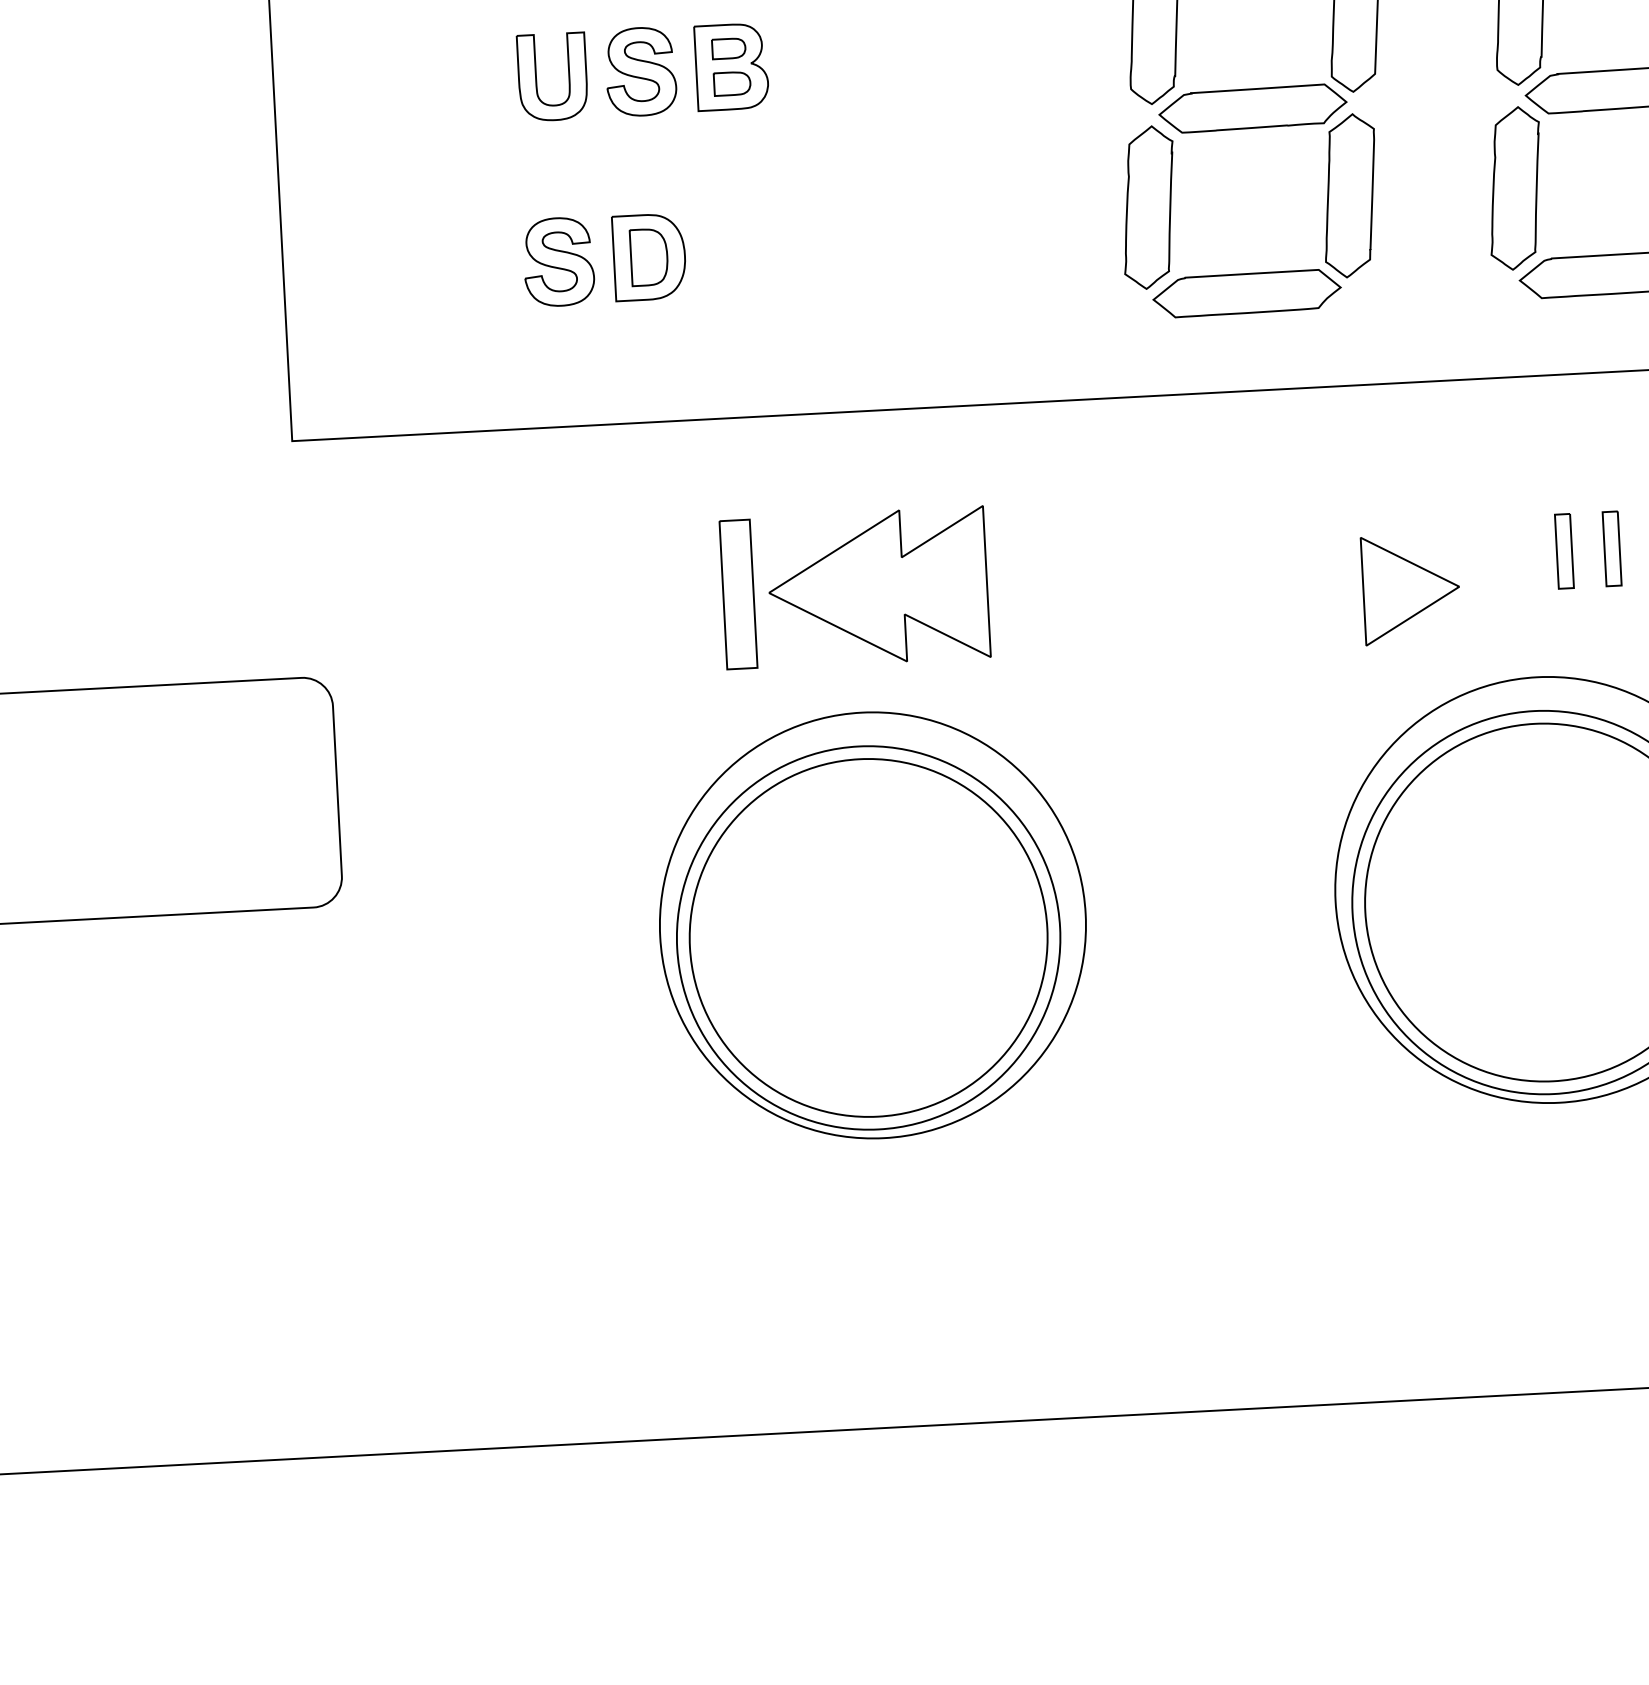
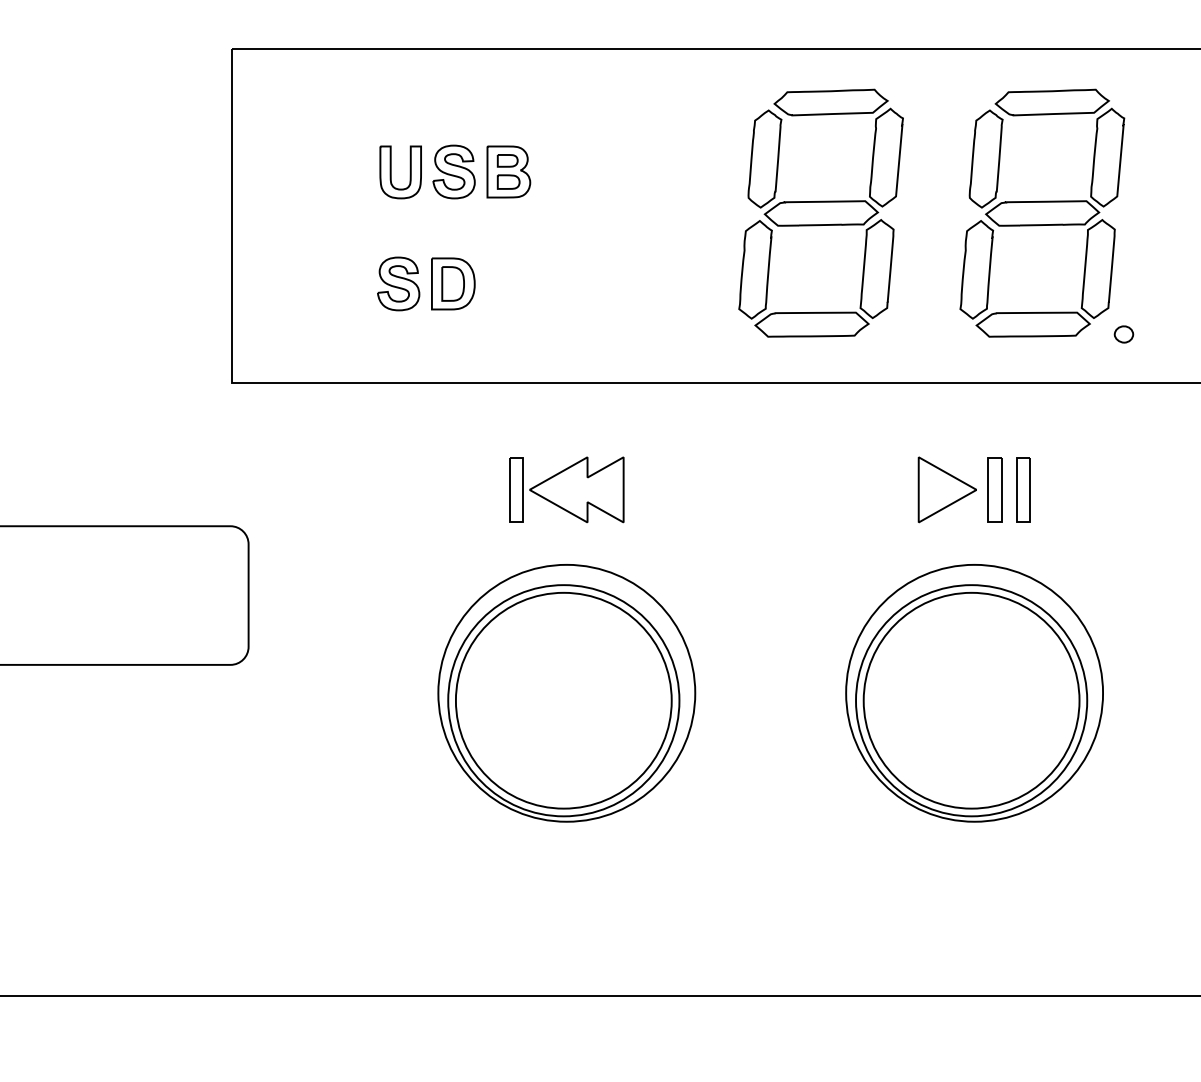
part: (1611, 548) -> (1023, 489), size x1.43
part: (1563, 550) -> (994, 489), size x1.43
part: (854, 587) -> (566, 489), size x0.71
part: (1409, 588) -> (946, 489), moved

